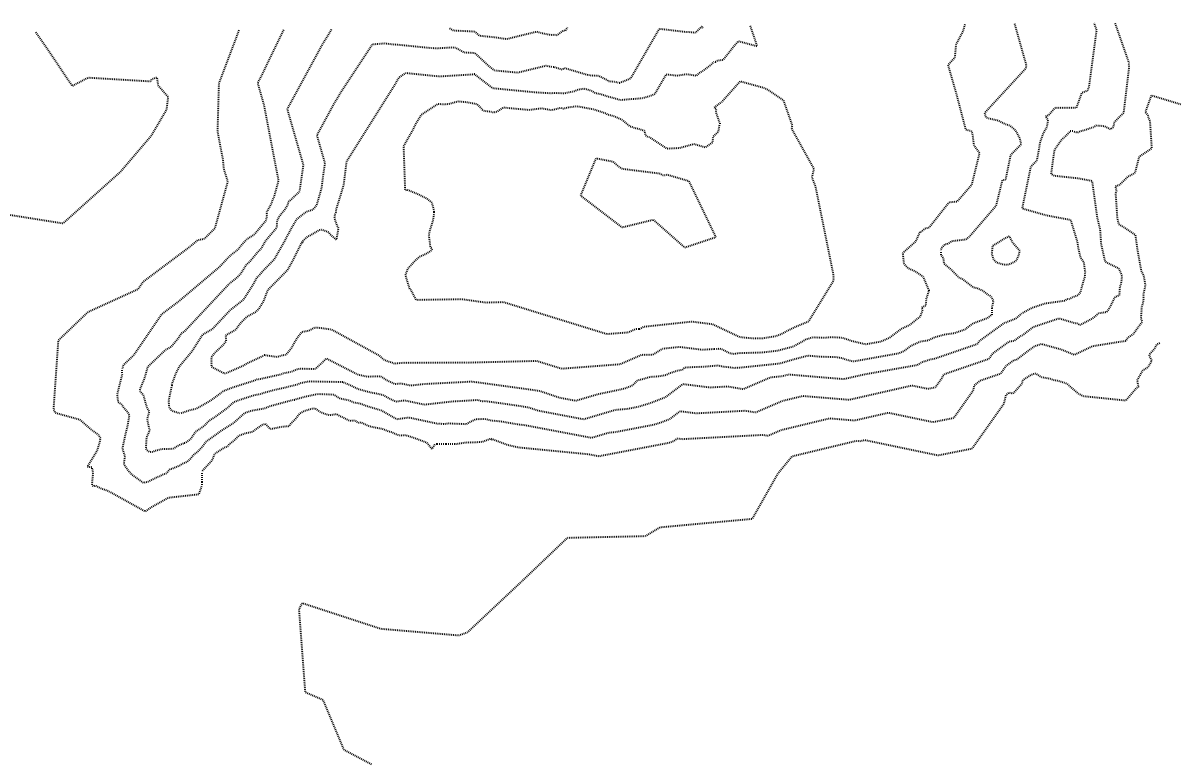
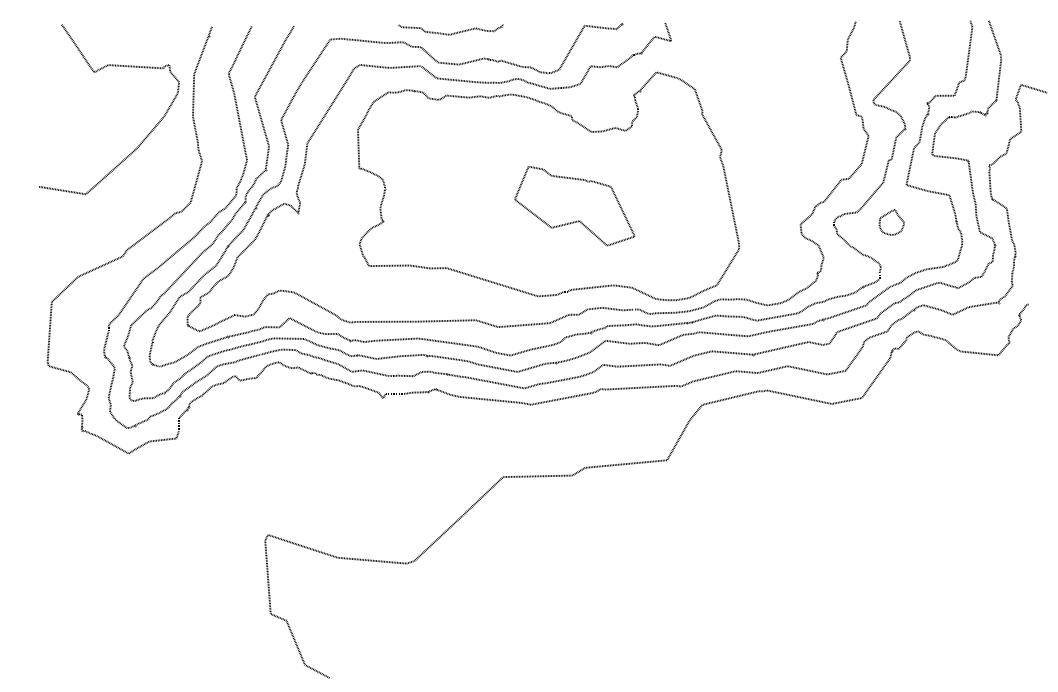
curve: (74, 86) -> (96, 72), moved
part: (647, 203) -> (574, 206), moved

